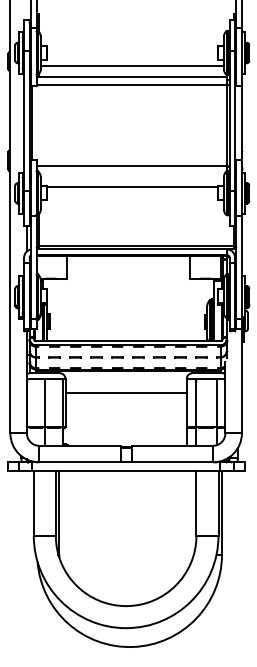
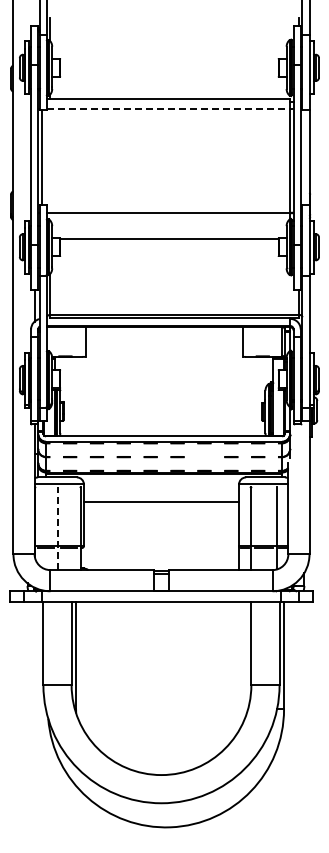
line: (132, 66) -> (169, 84), removed
line: (131, 85) -> (168, 109), solid -> dashed
line: (159, 357) -> (204, 457), removed
line: (44, 413) -> (57, 528), solid -> dashed

